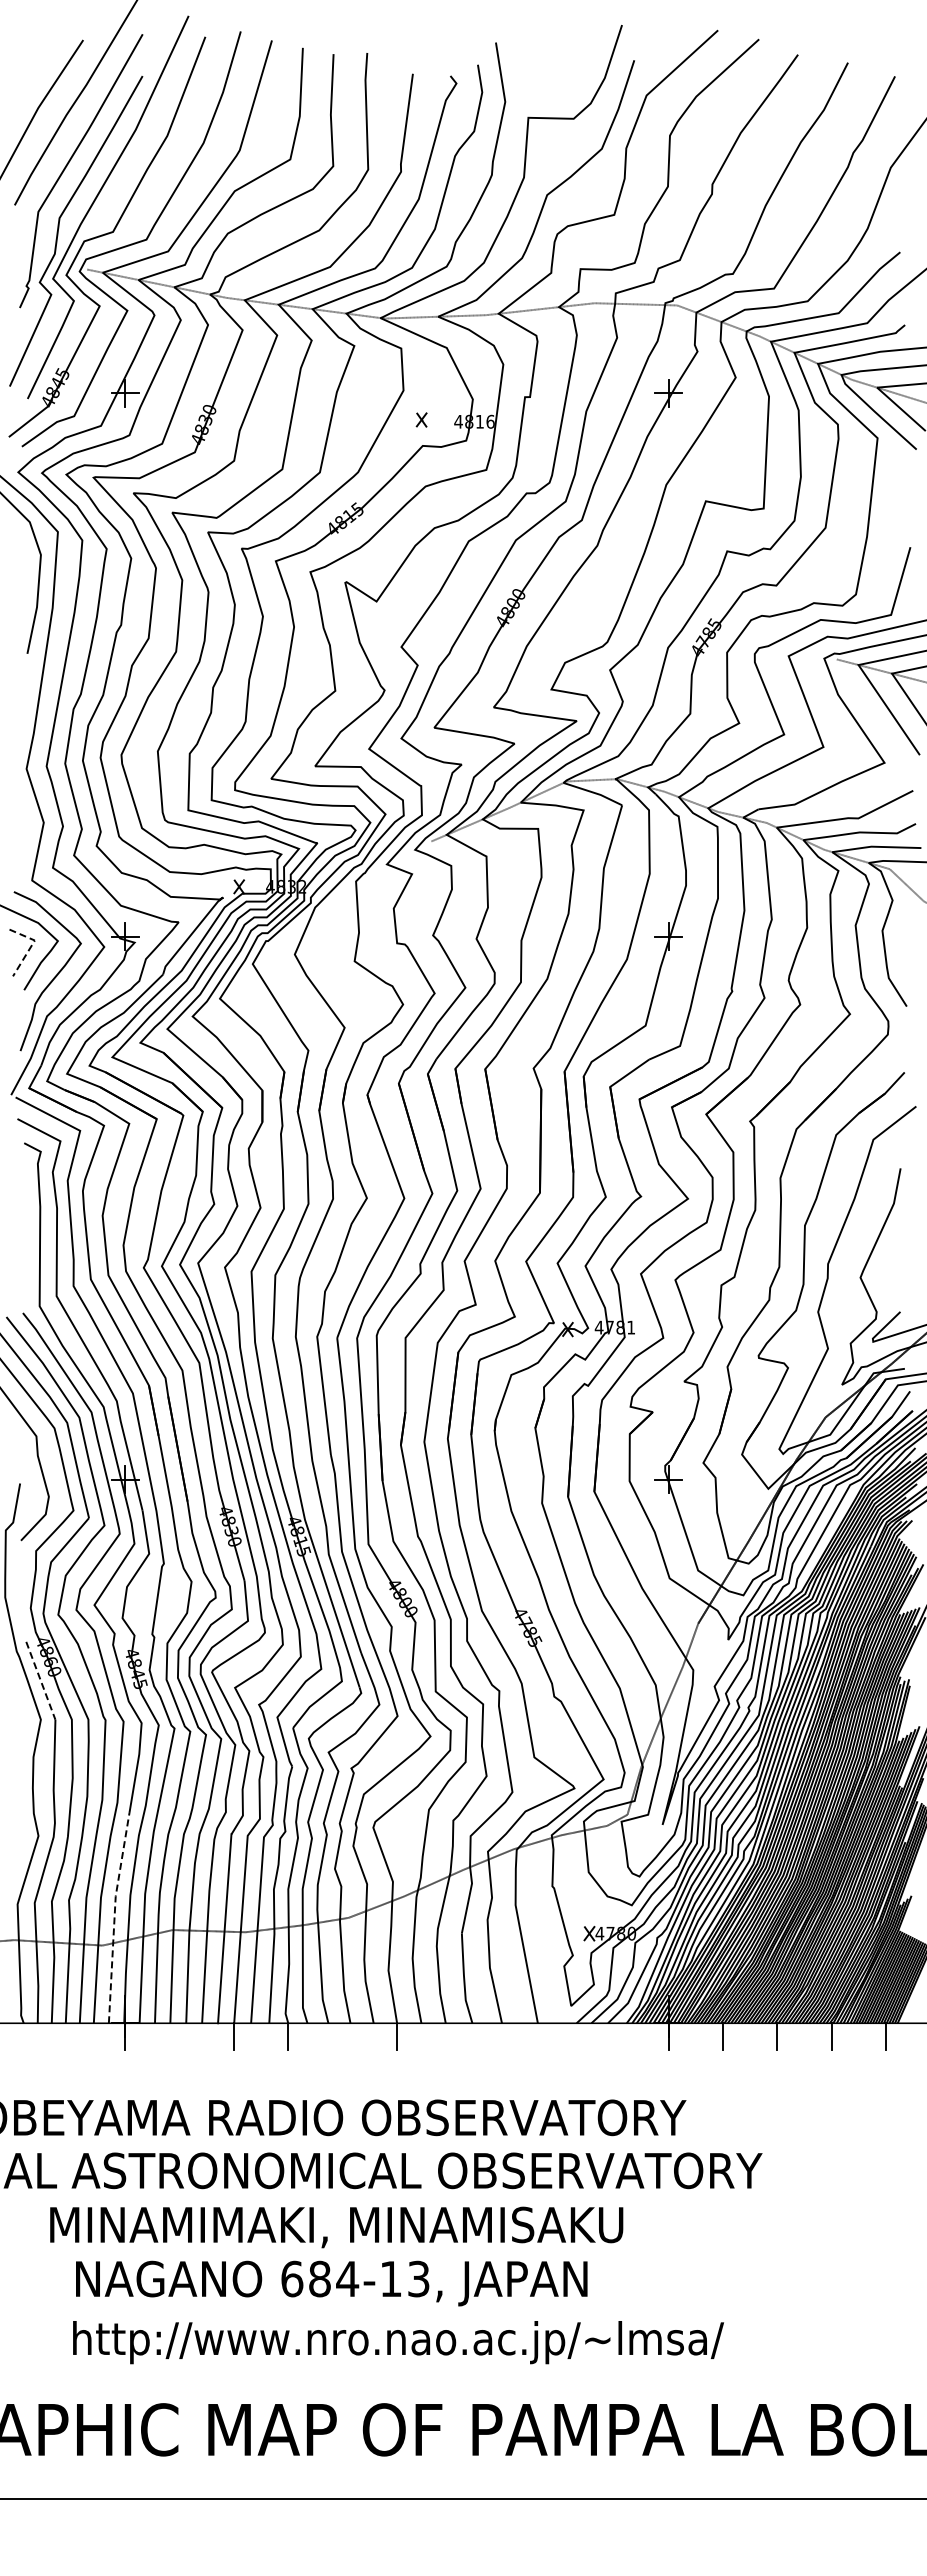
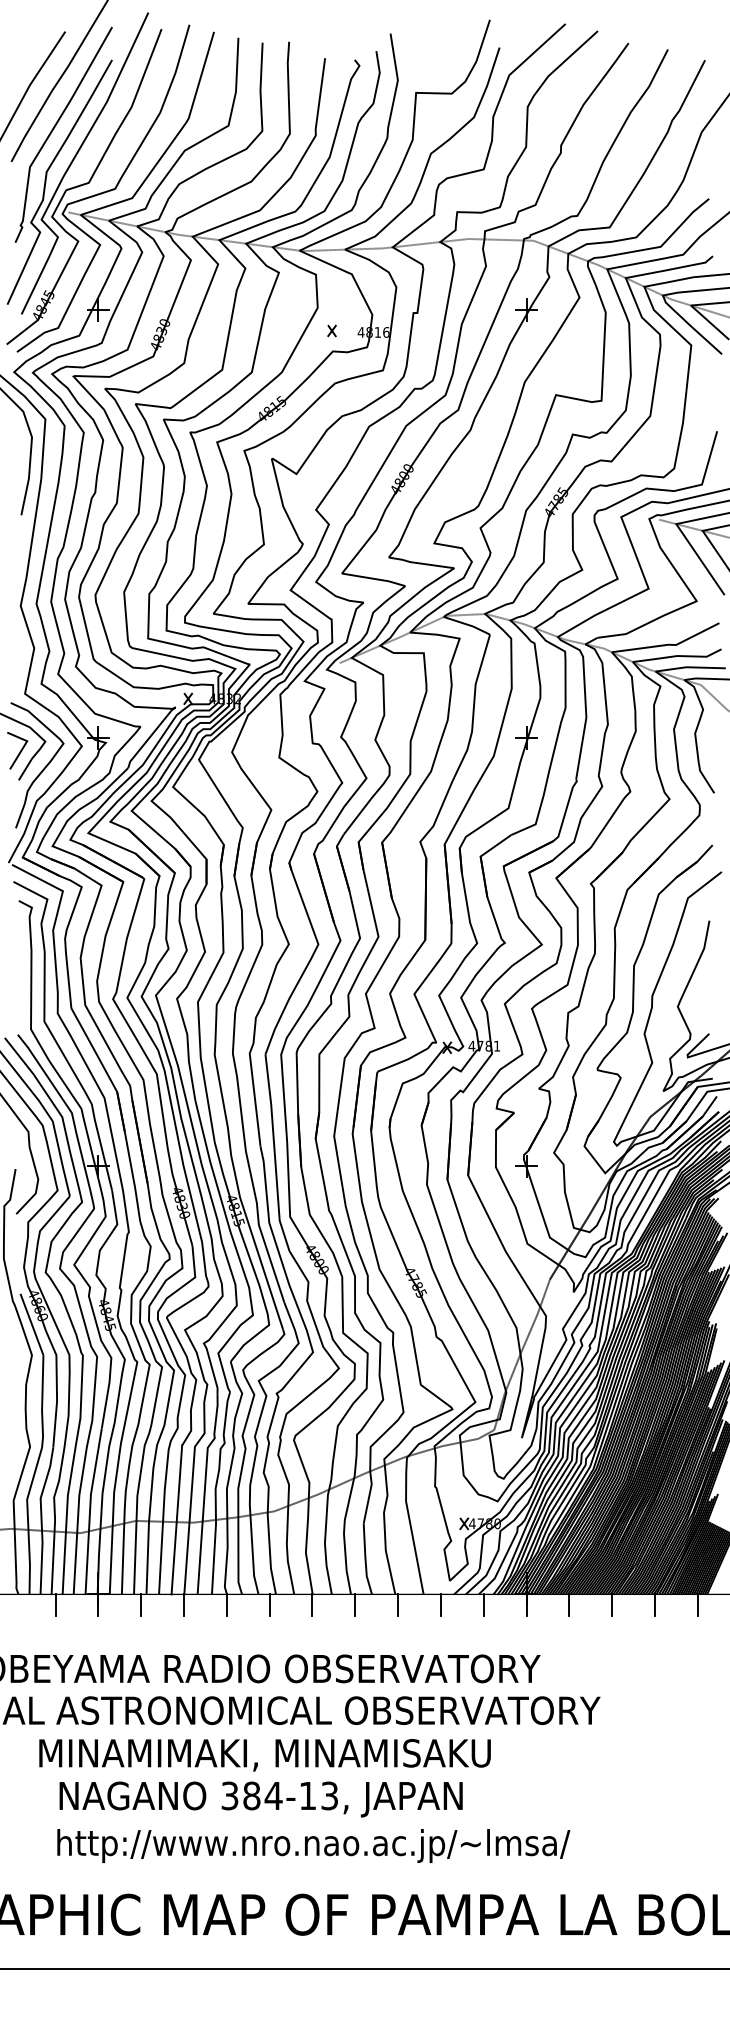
line: (31, 946) -> (24, 745), dashed -> solid
line: (40, 1680) -> (31, 1324), dashed -> solid
line: (114, 1917) -> (89, 1511), dashed -> solid
line: (70, 2036) -> (55, 1604), added
line: (179, 2036) -> (141, 1604), added
line: (342, 2036) -> (269, 1604), added
line: (451, 2036) -> (355, 1604), added
line: (505, 2036) -> (398, 1604), added
line: (559, 2036) -> (440, 1604), added
line: (614, 2036) -> (483, 1604), added
text: (292, 2278) -> (230, 1795), 684-13, -> 384-13,

